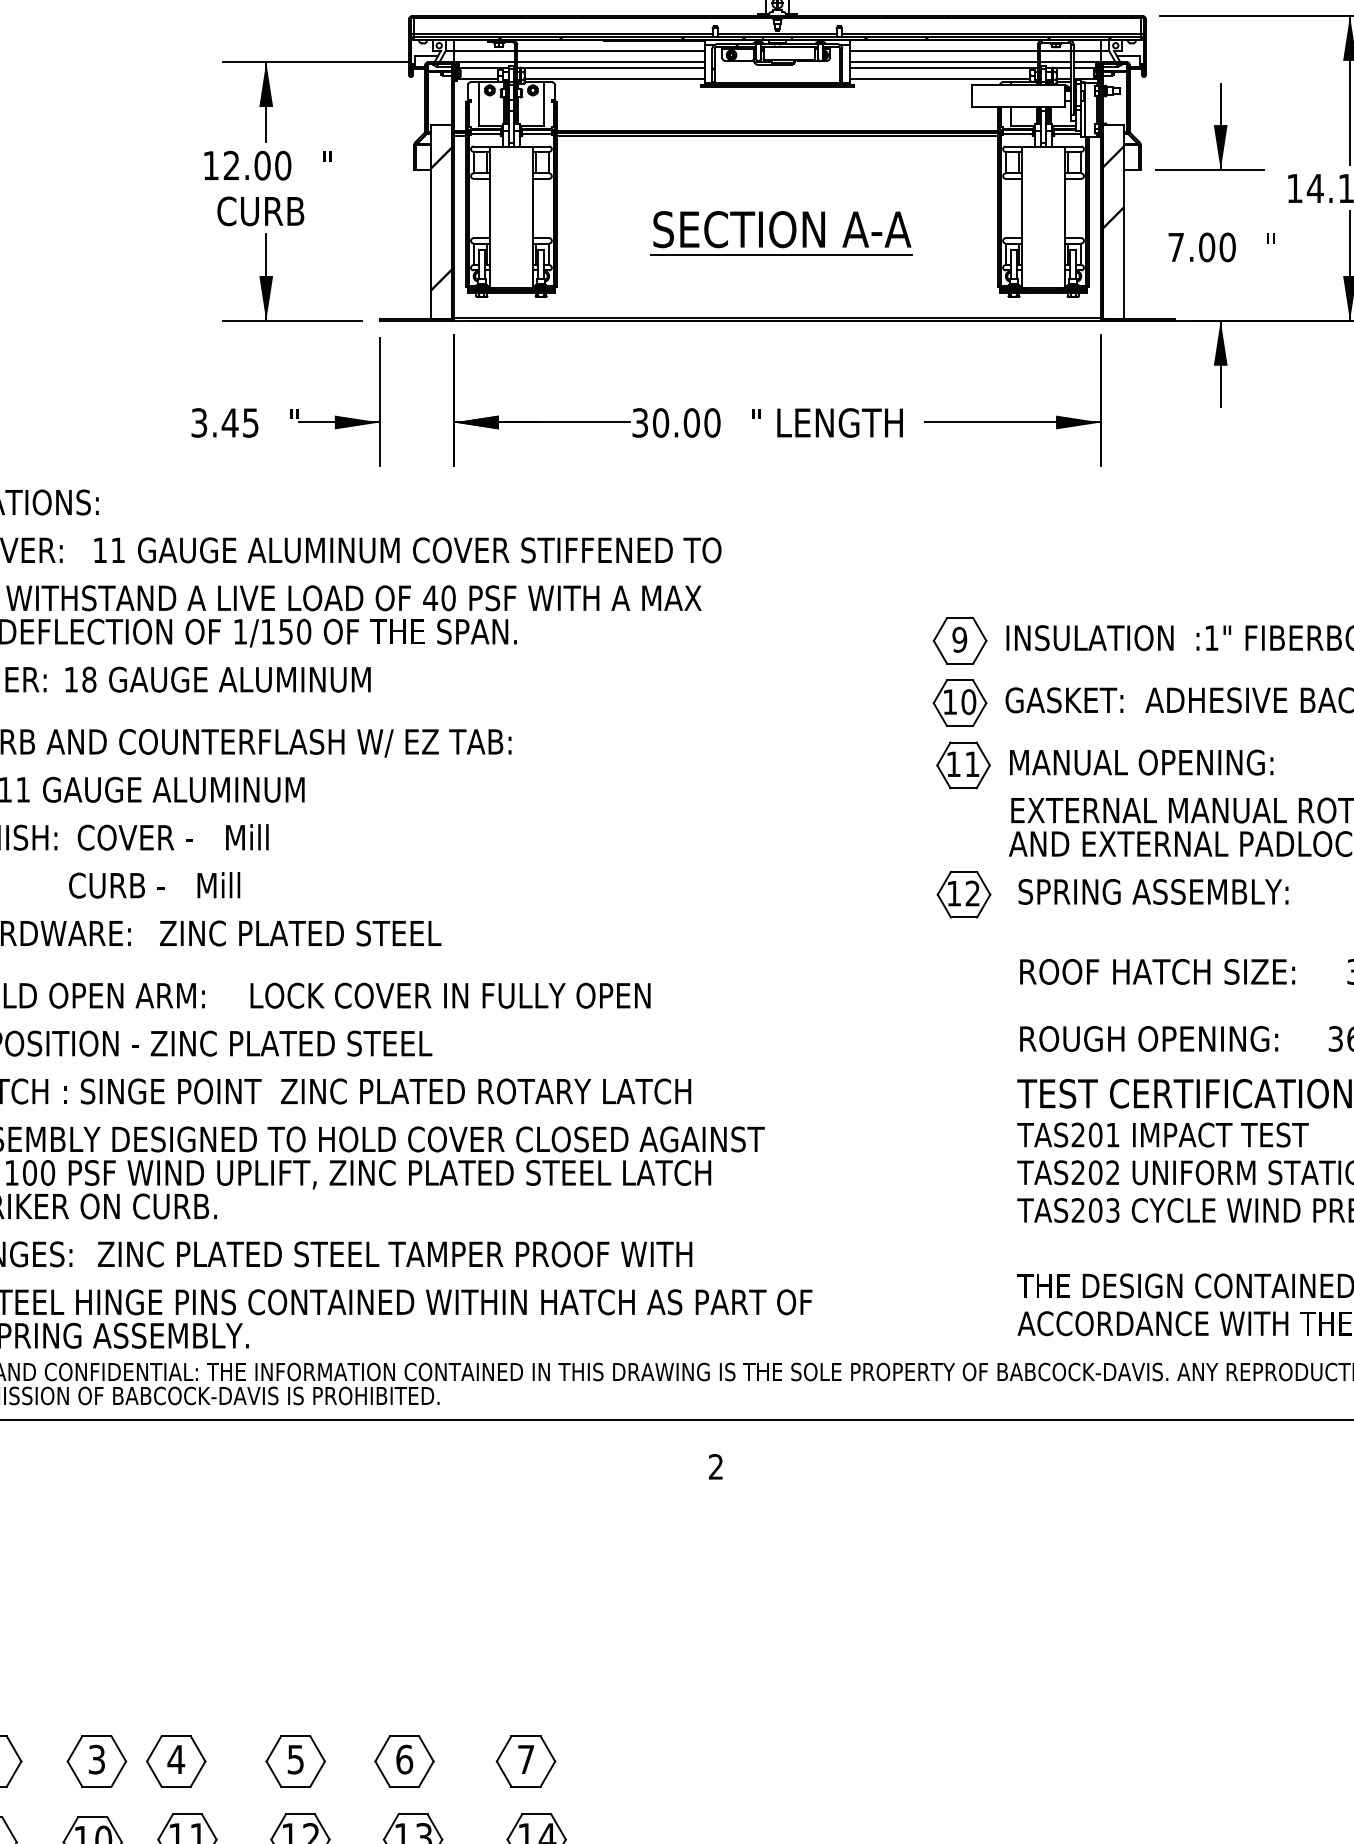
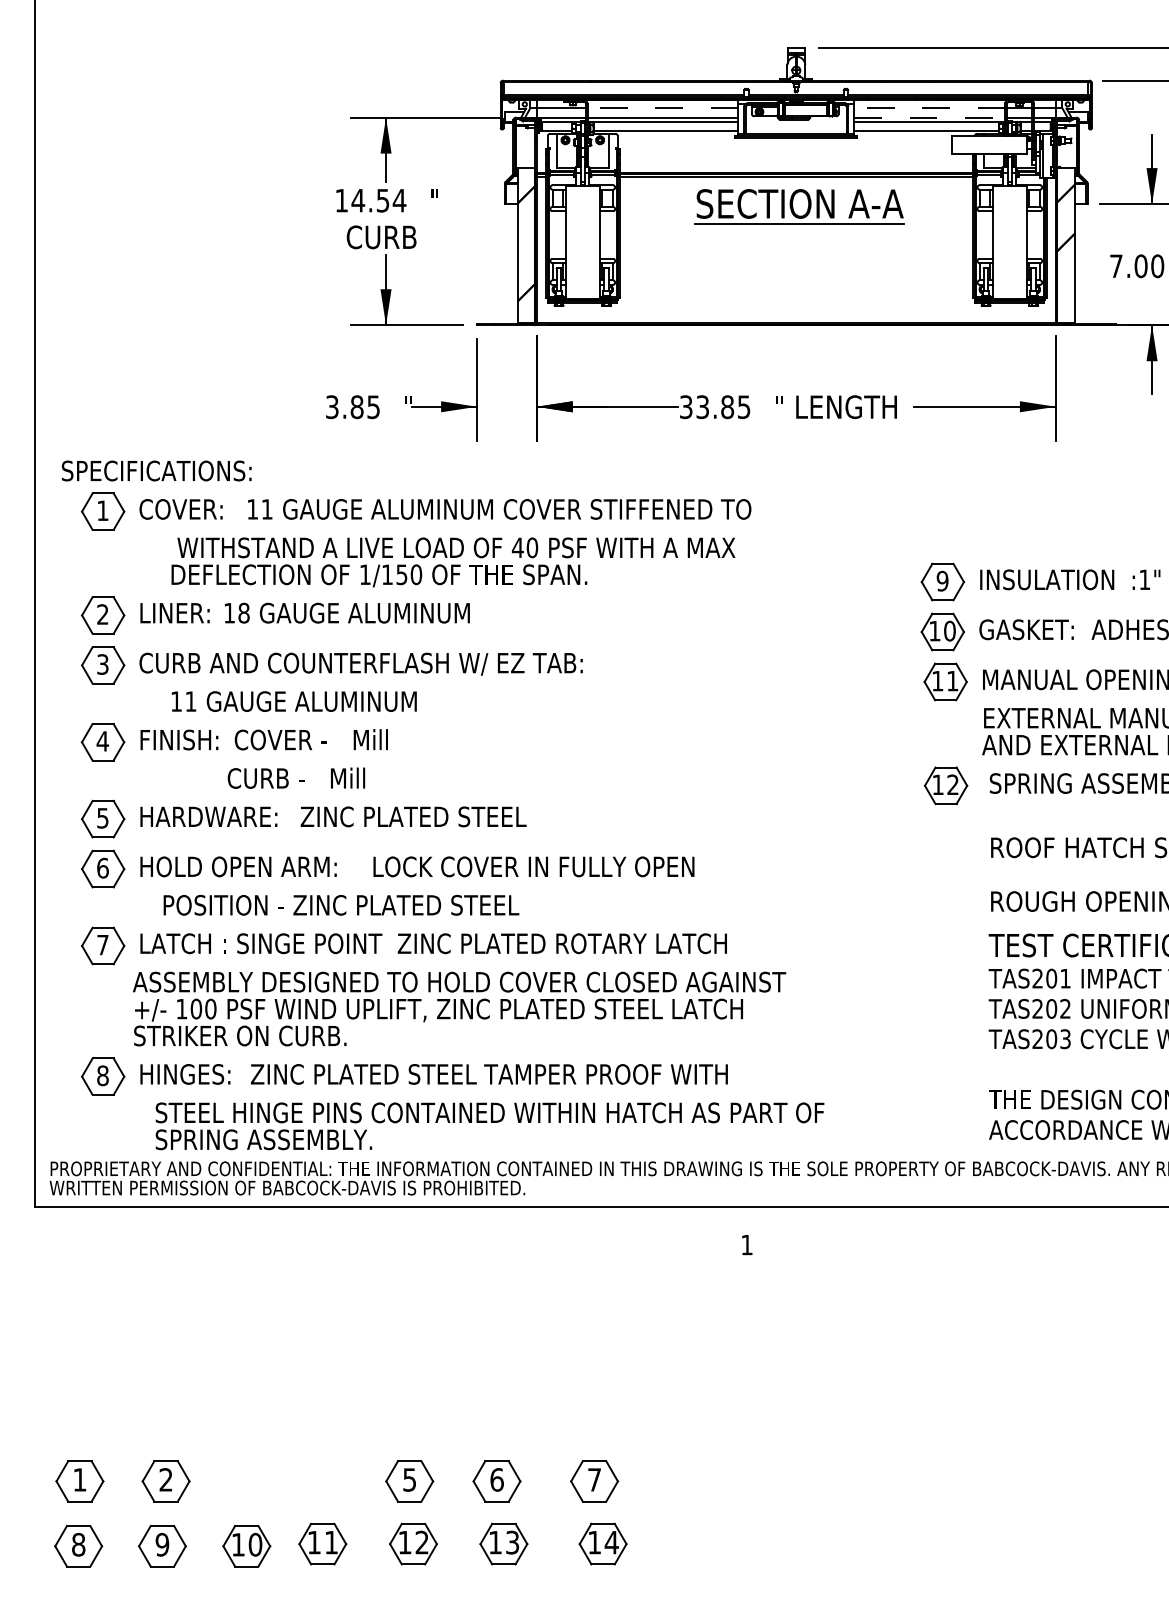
line: (610, 50) -> (662, 108), solid -> dashed
line: (943, 50) -> (929, 108), solid -> dashed
line: (943, 62) -> (929, 117), solid -> dashed
text: (256, 165) -> (378, 200), 12.00 -> 14.54
part: (781, 232) -> (799, 206), moved
text: (229, 423) -> (356, 407), 3.45 -> 3.85
text: (686, 423) -> (723, 407), 30.00 -> 33.85
text: (715, 1466) -> (746, 1244), 2 -> 1
part: (96, 1761) -> (249, 1481), removed
part: (175, 1761) -> (313, 1481), removed

